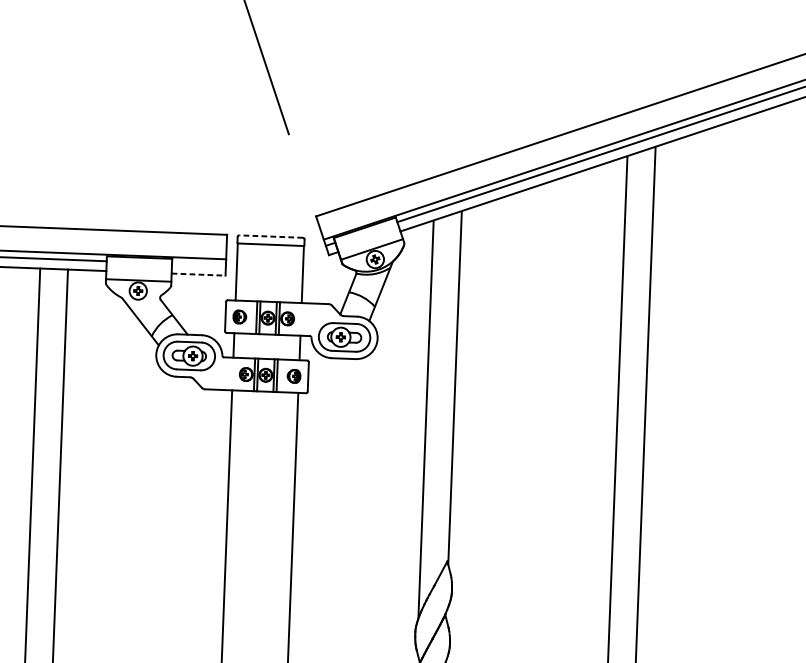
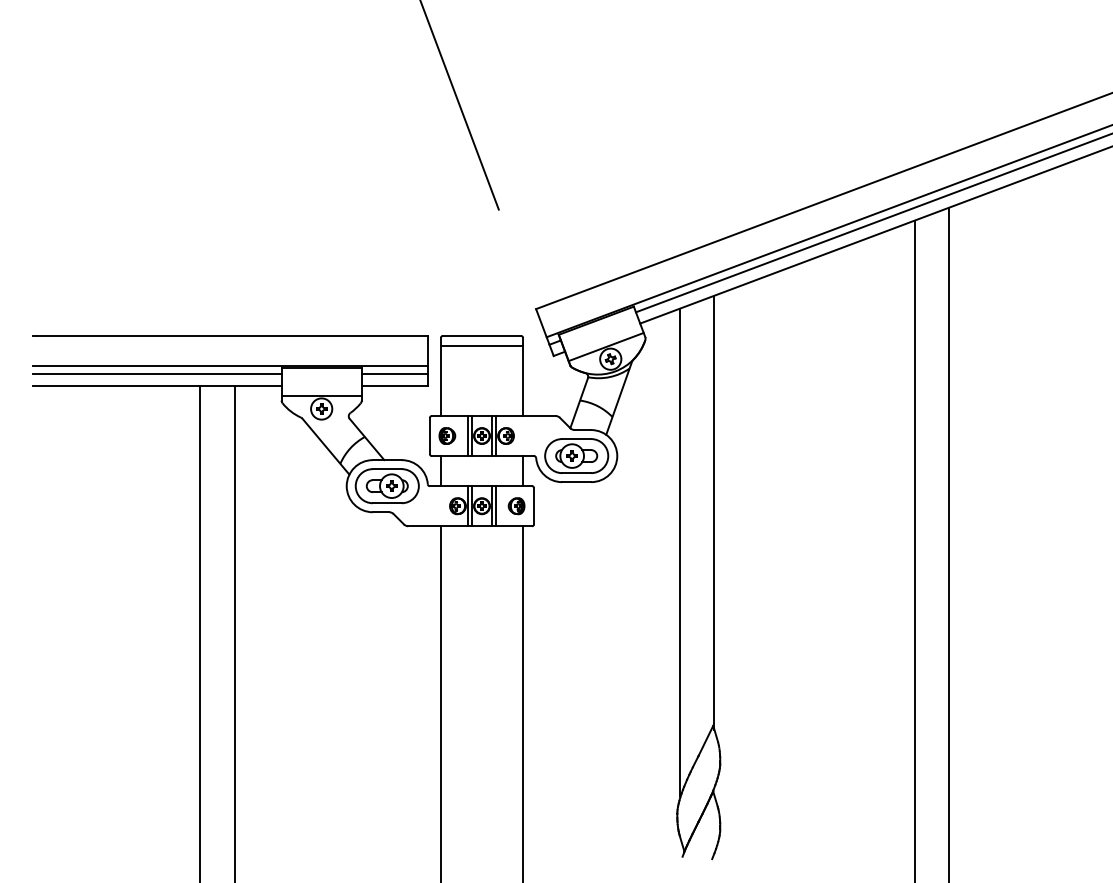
line: (270, 236) -> (481, 335), dashed -> solid
line: (198, 264) -> (394, 373), added
line: (199, 274) -> (395, 385), dashed -> solid

